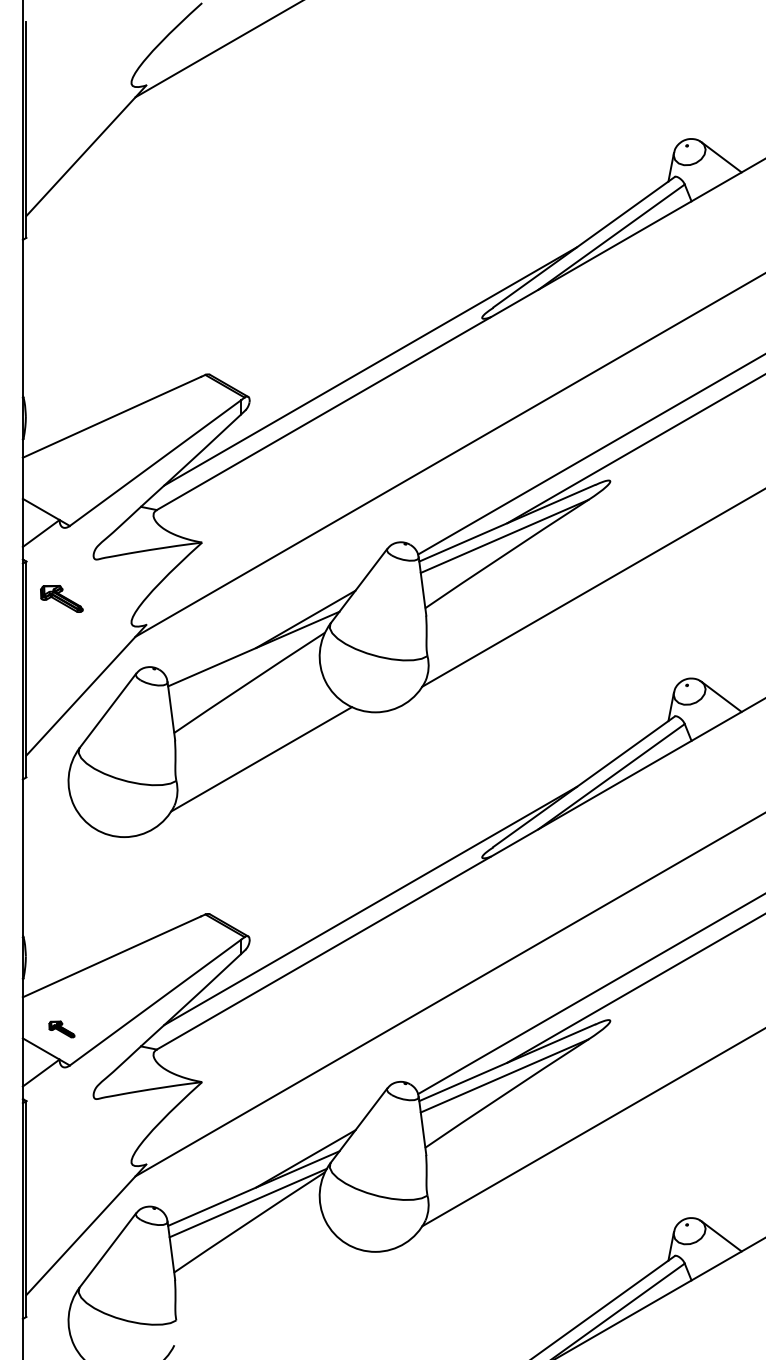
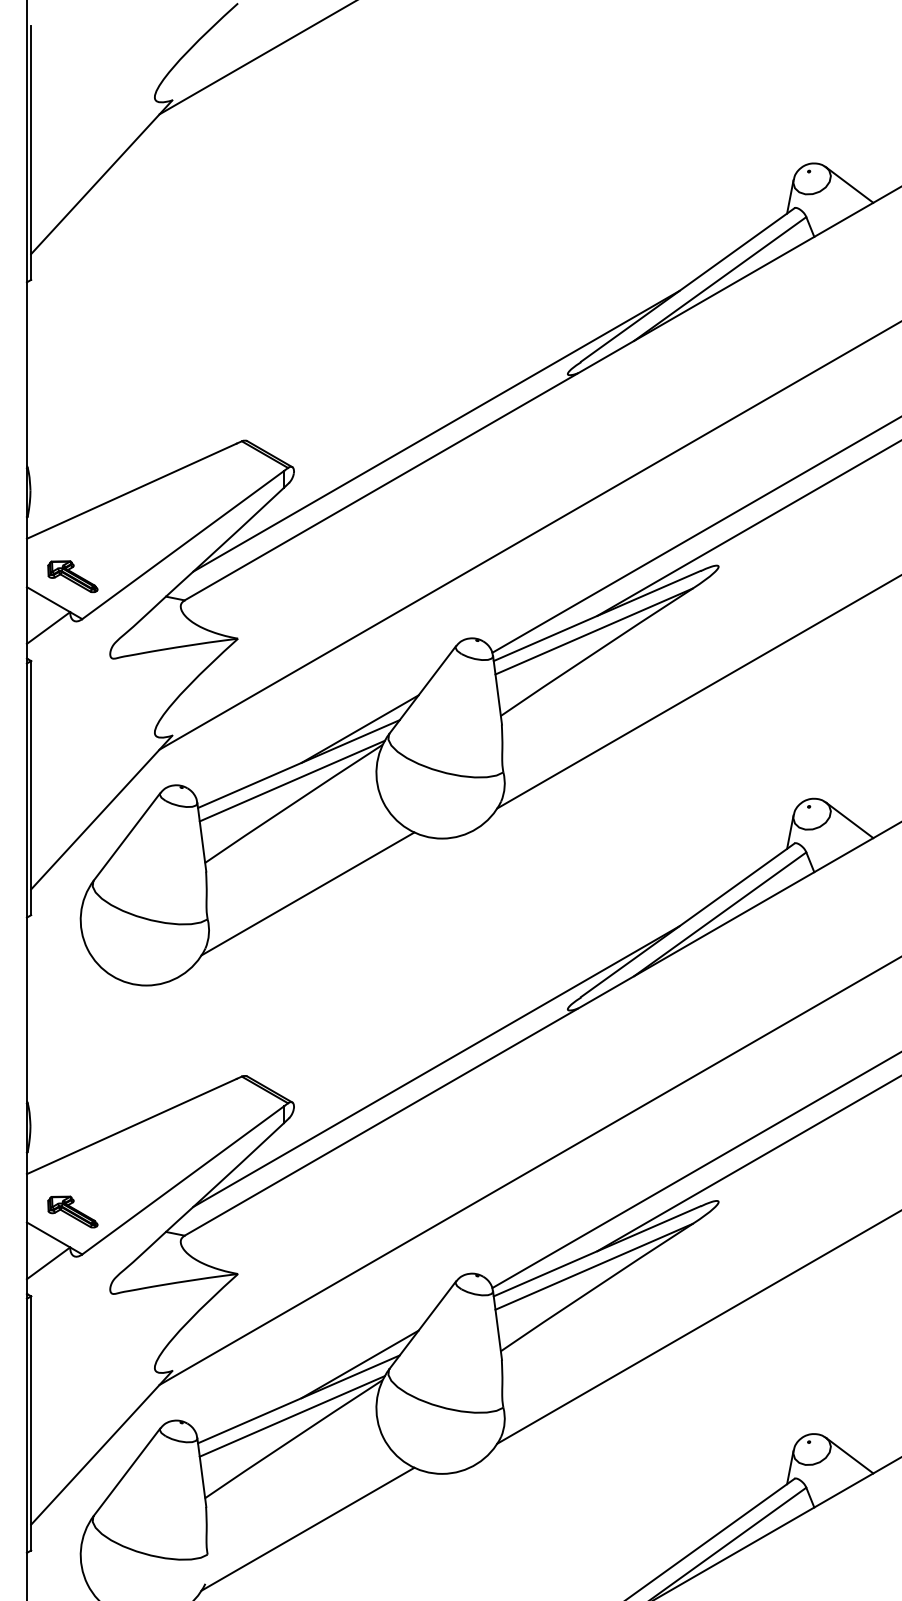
part: (61, 598) -> (72, 576), moved
line: (247, 663) -> (291, 781), added
part: (61, 1029) -> (72, 1212), size x1.67
line: (261, 1298) -> (307, 1528), added

